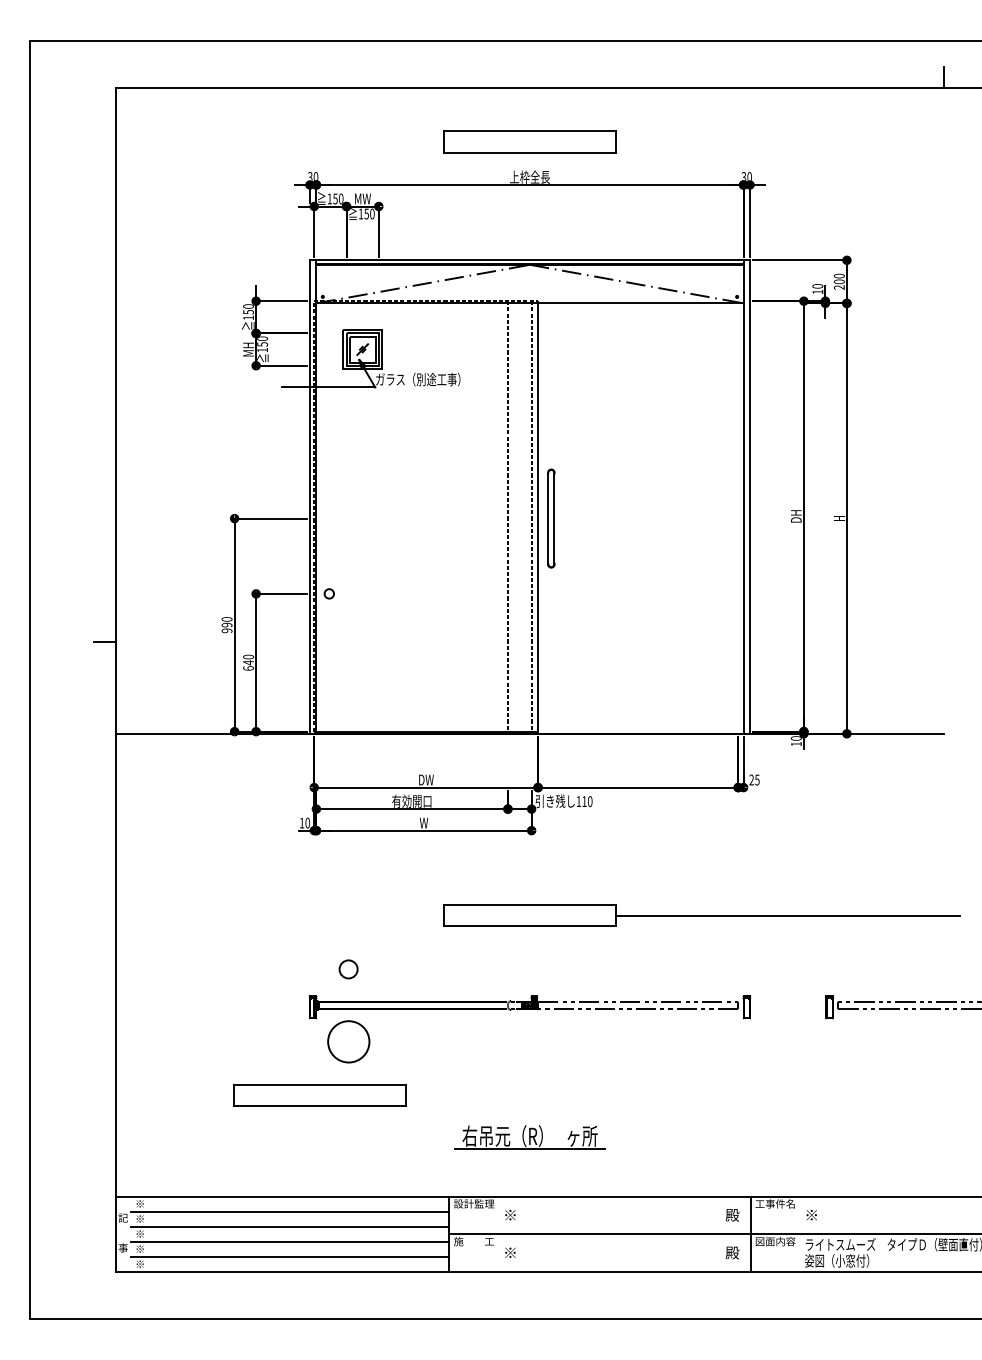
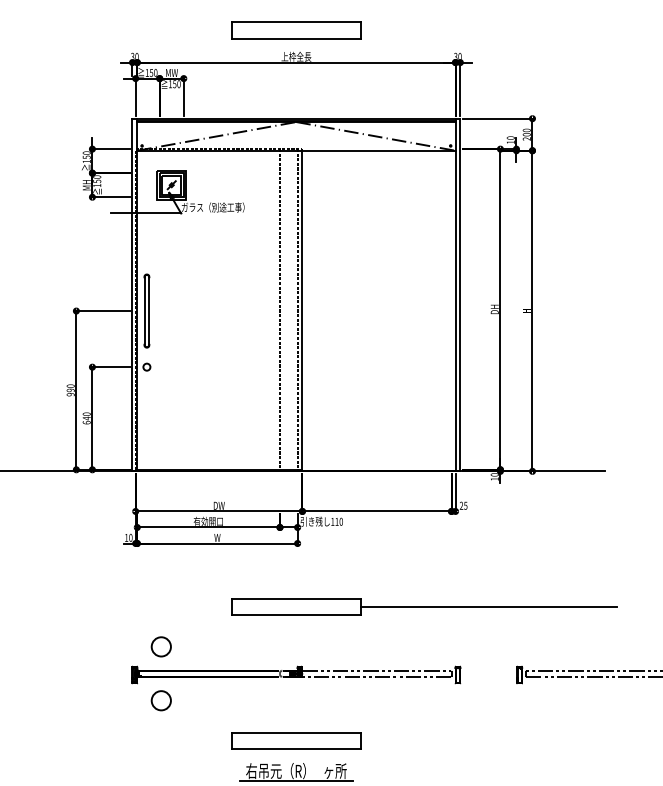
part: (551, 518) -> (147, 311), moved
circle: (348, 969) -> (161, 646), size x1.43
circle: (348, 1041) -> (161, 700), size x0.62
part: (319, 1095) -> (296, 740), moved

